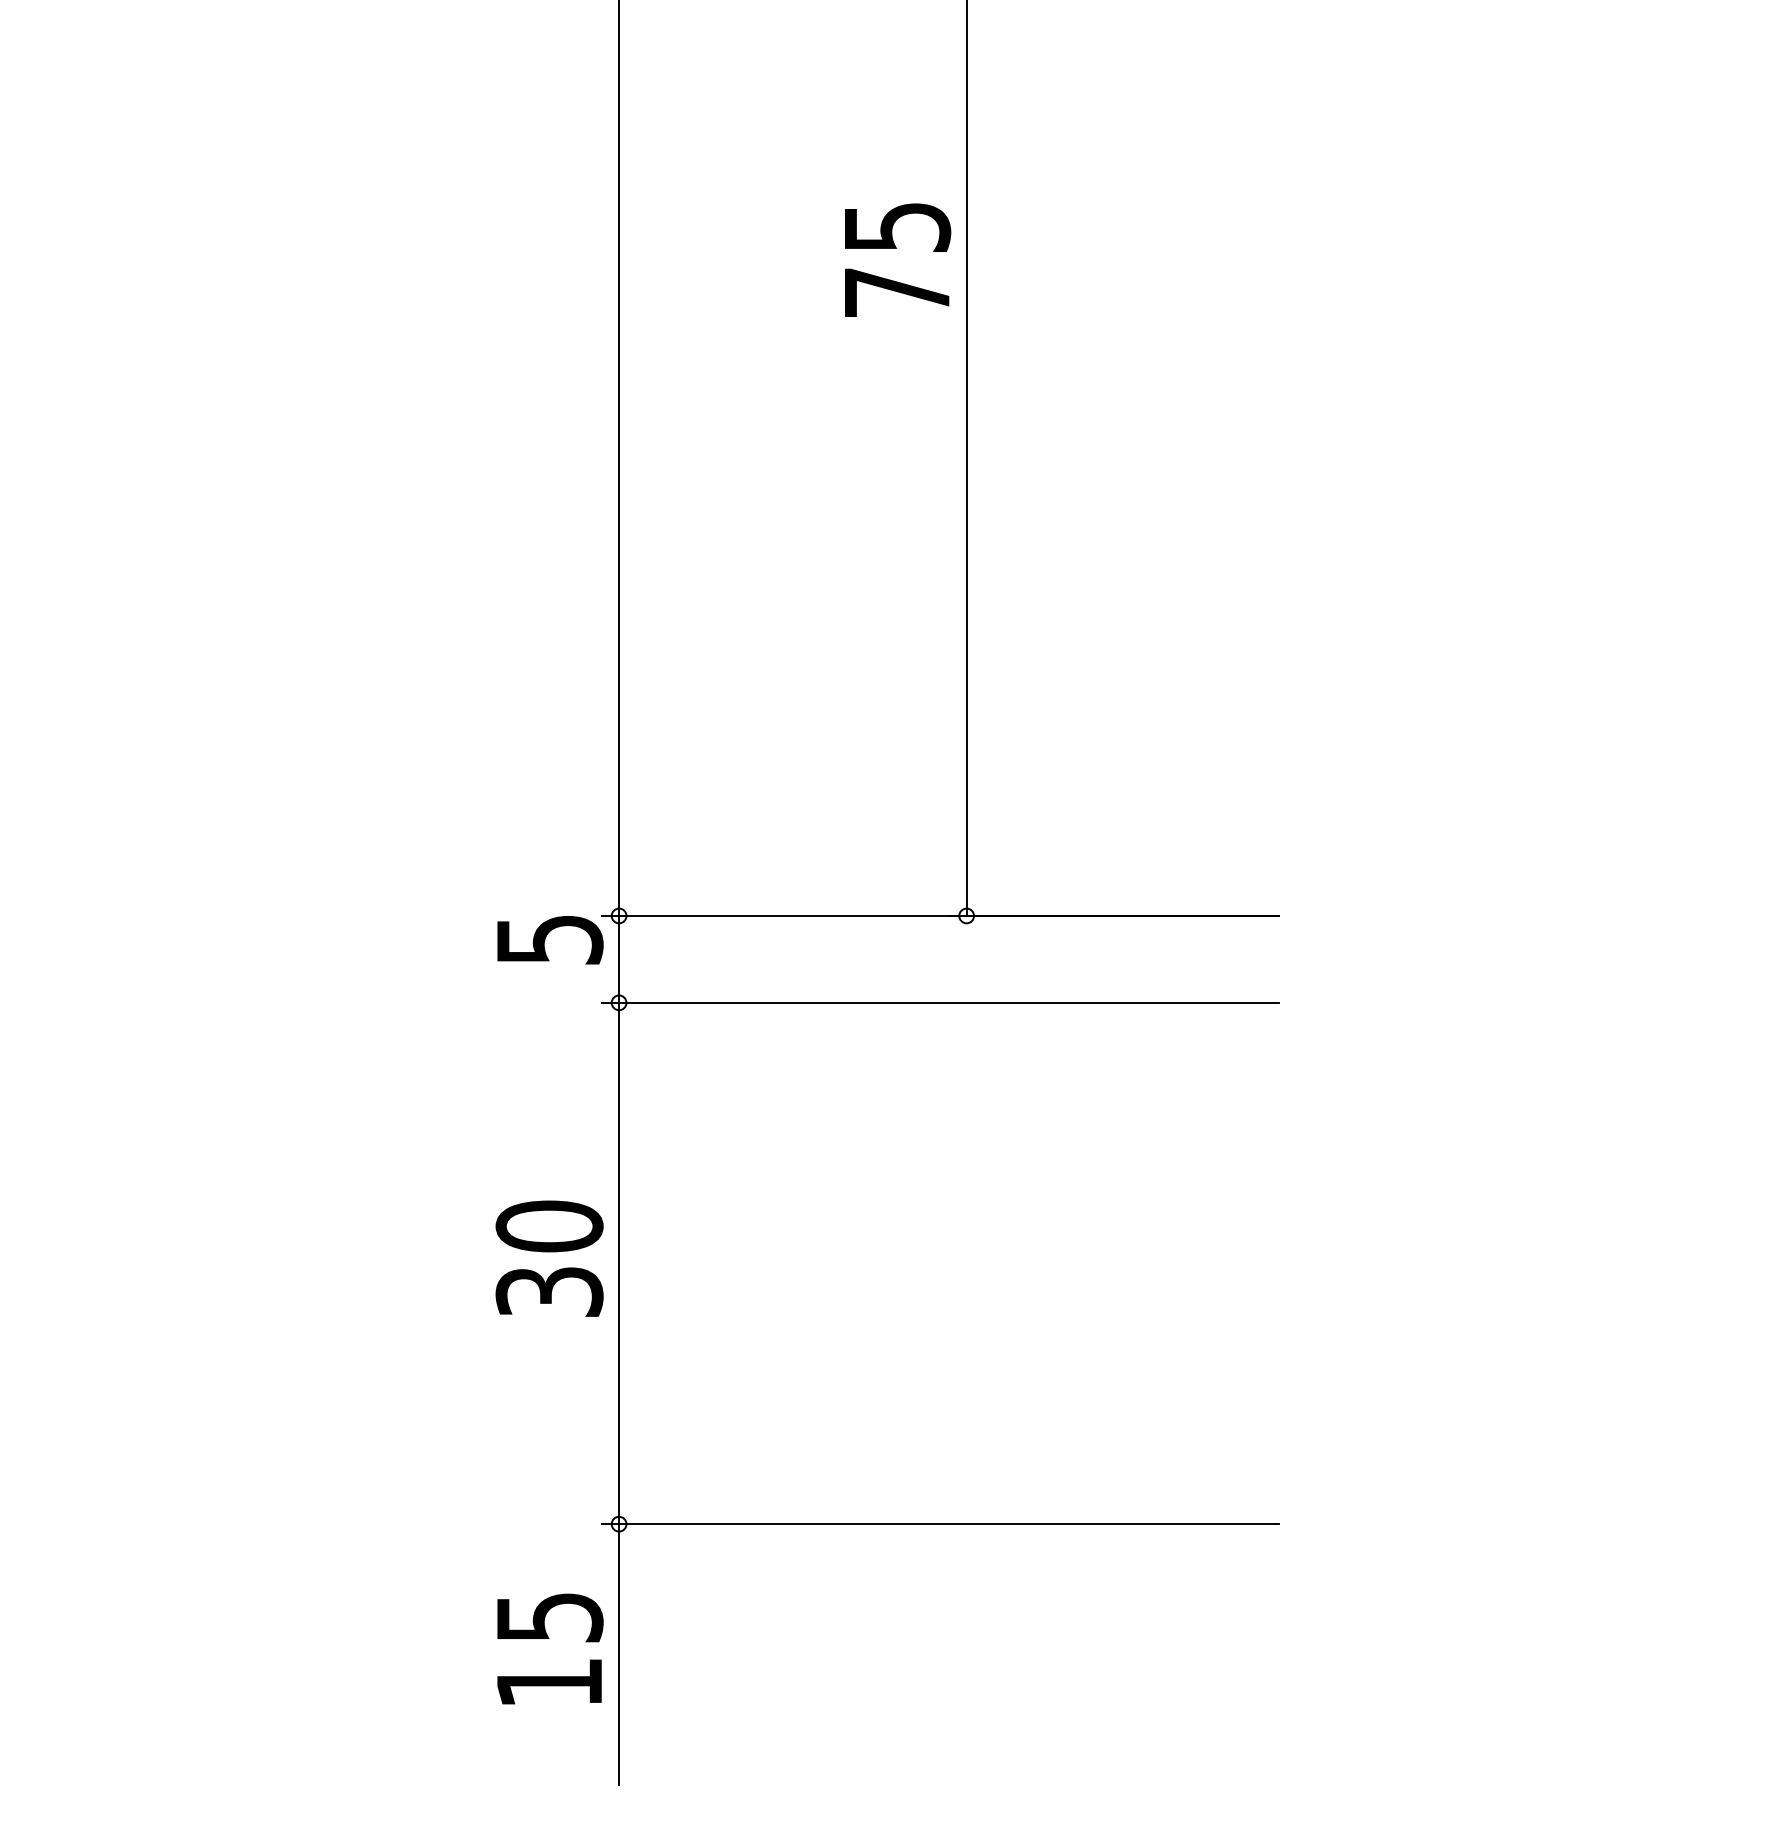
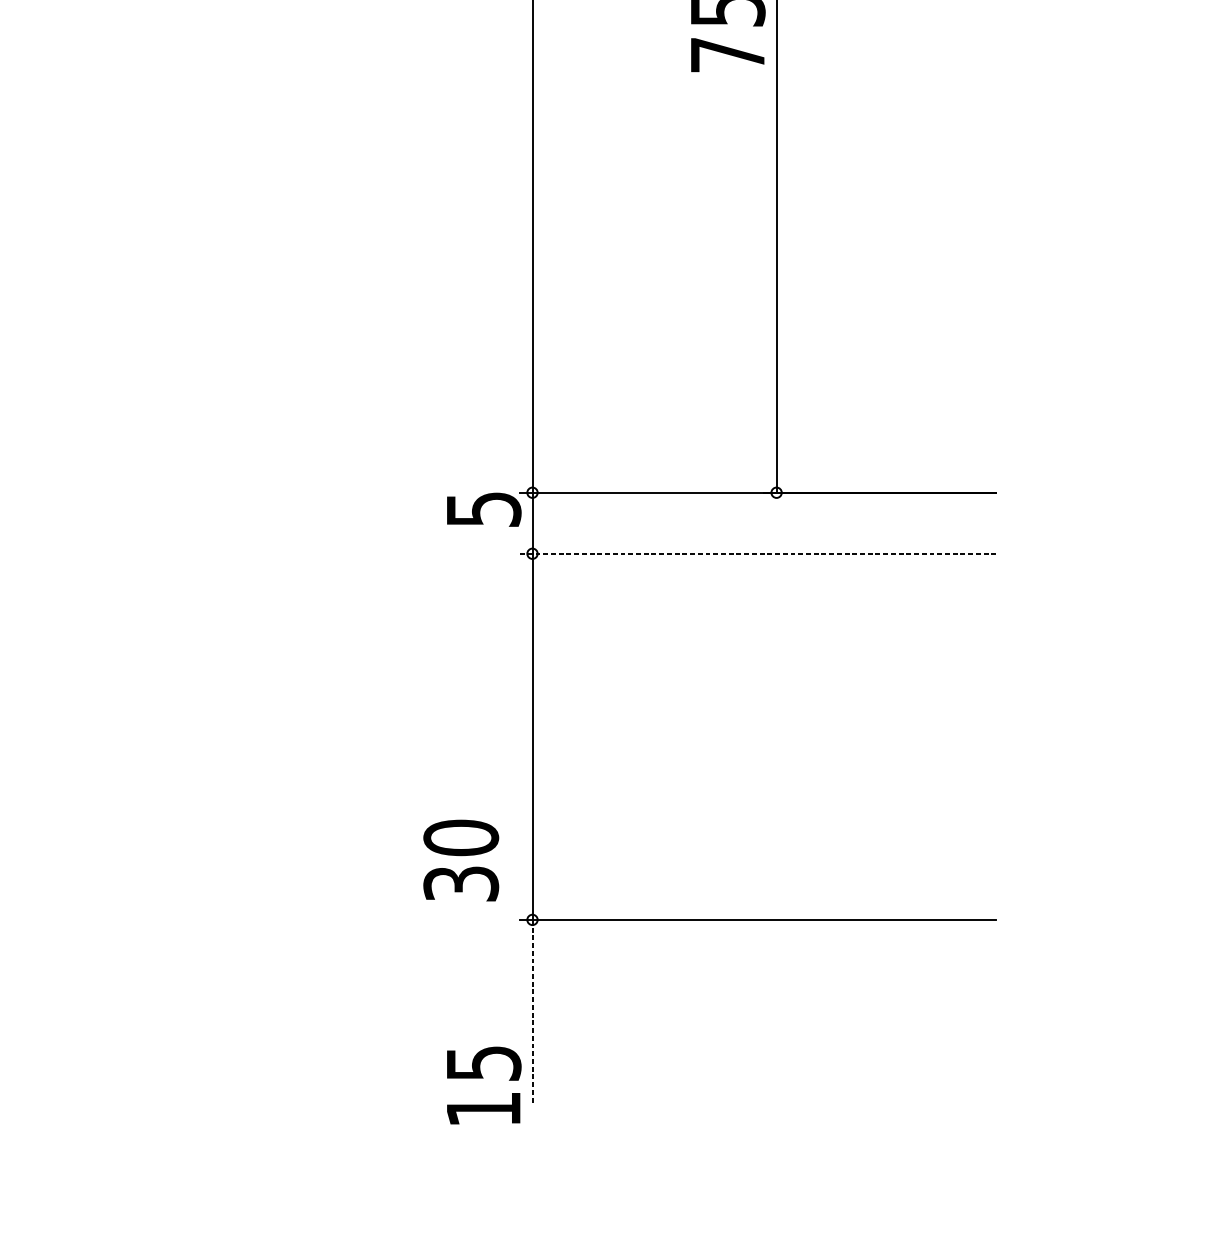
line: (940, 1002) -> (758, 553), solid -> dashed
text: (549, 1258) -> (461, 860), moved
text: (550, 1648) -> (484, 1085), moved
line: (619, 1655) -> (532, 1012), solid -> dashed

